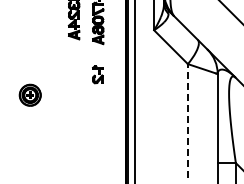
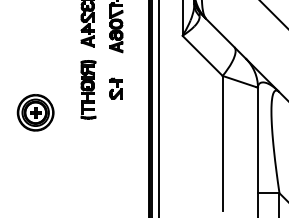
part: (74, 75) -> (88, 89), added
part: (30, 95) -> (36, 113), size x1.43
line: (187, 120) -> (222, 142), dashed -> solid

